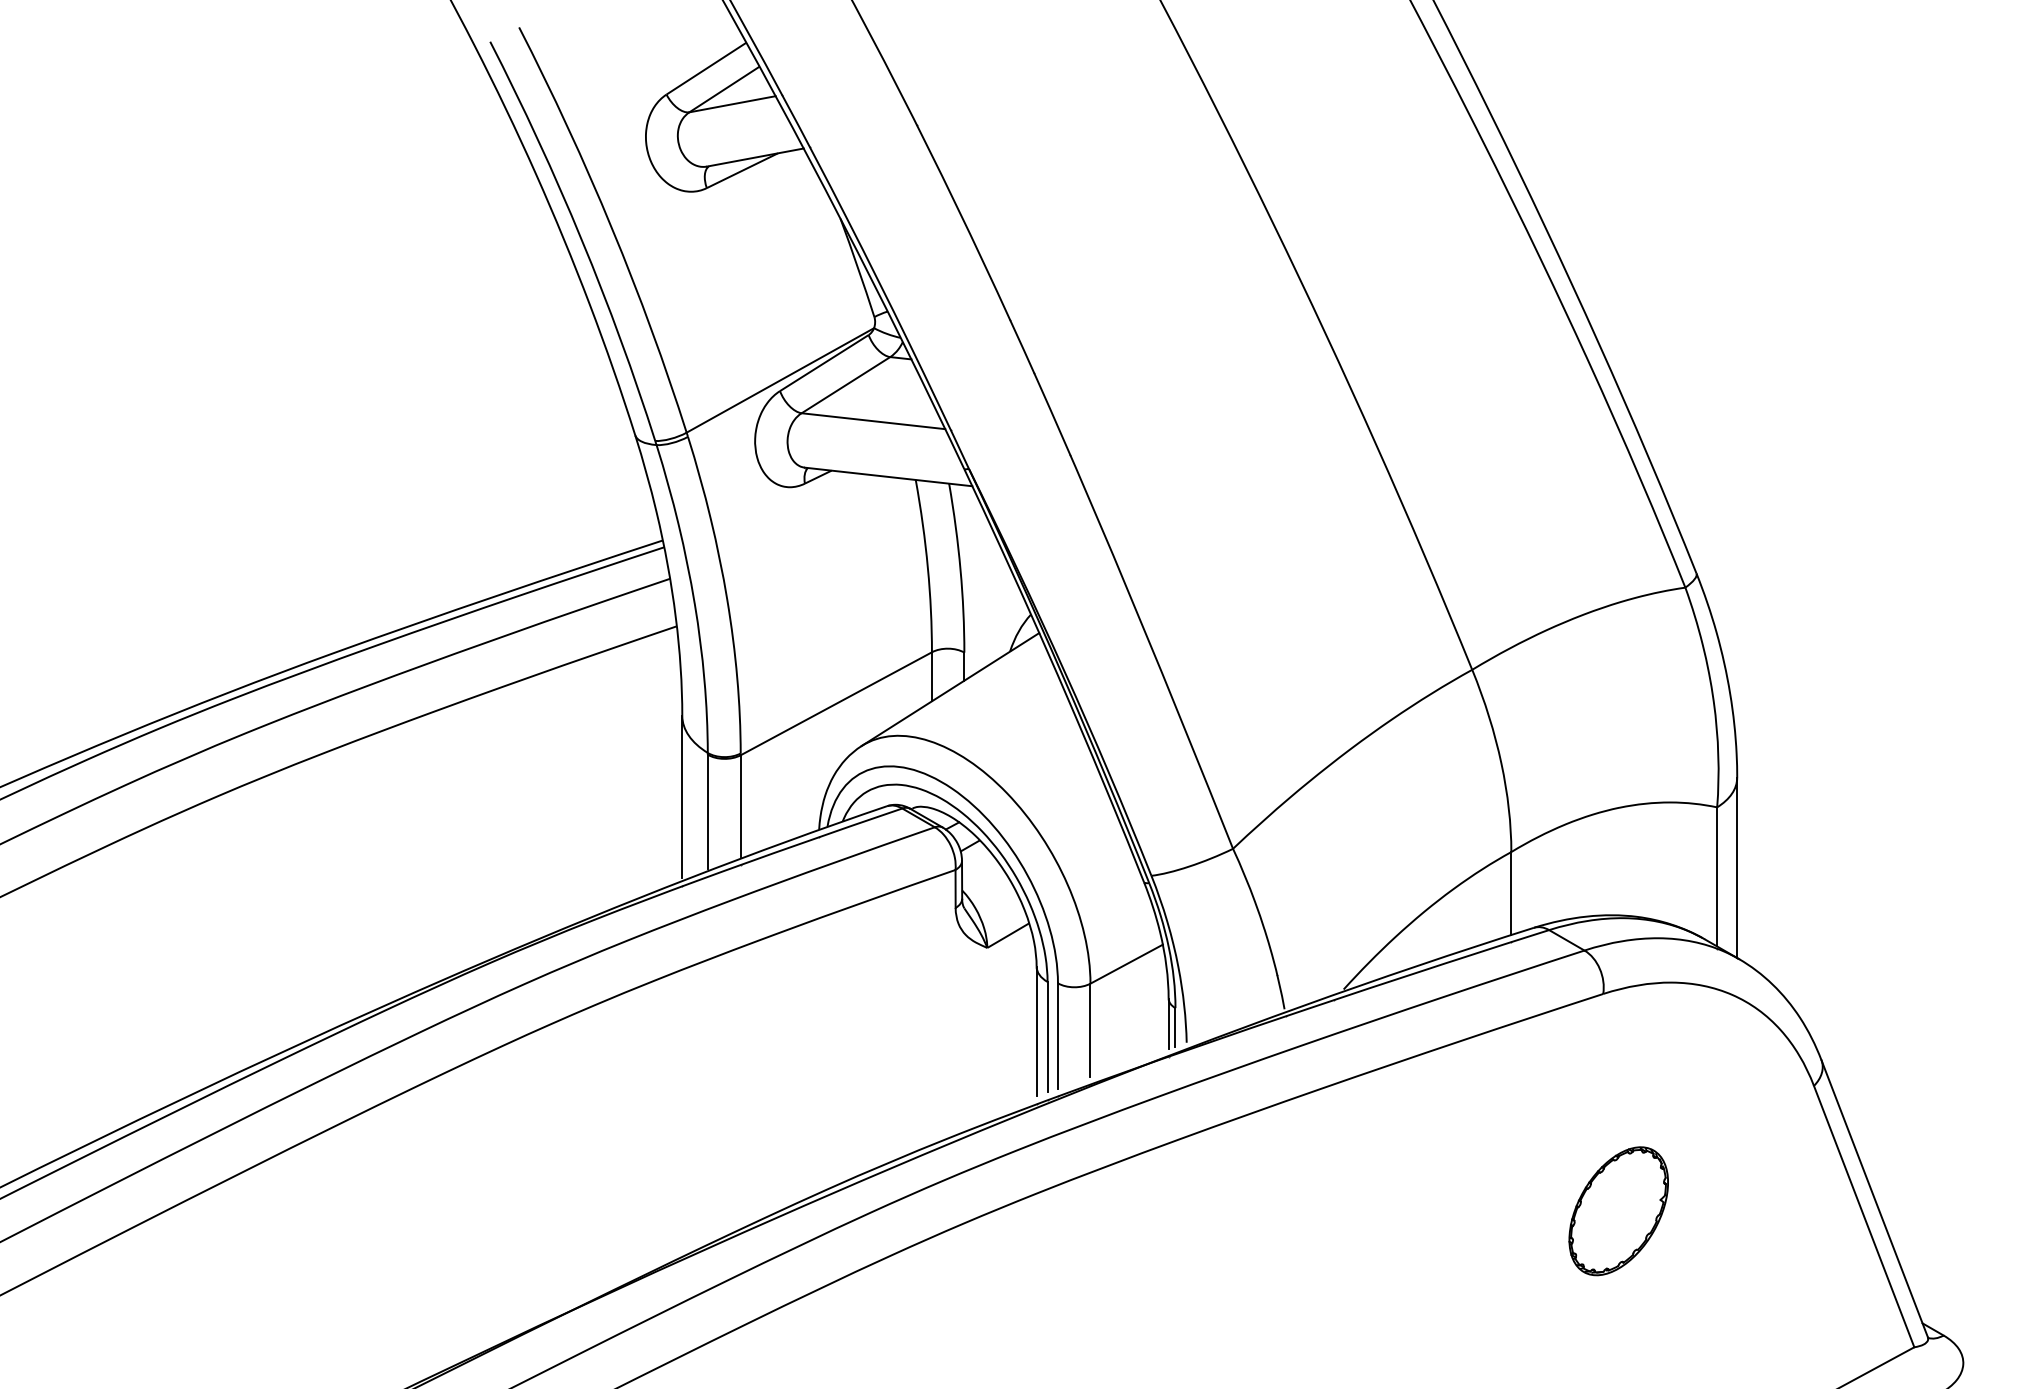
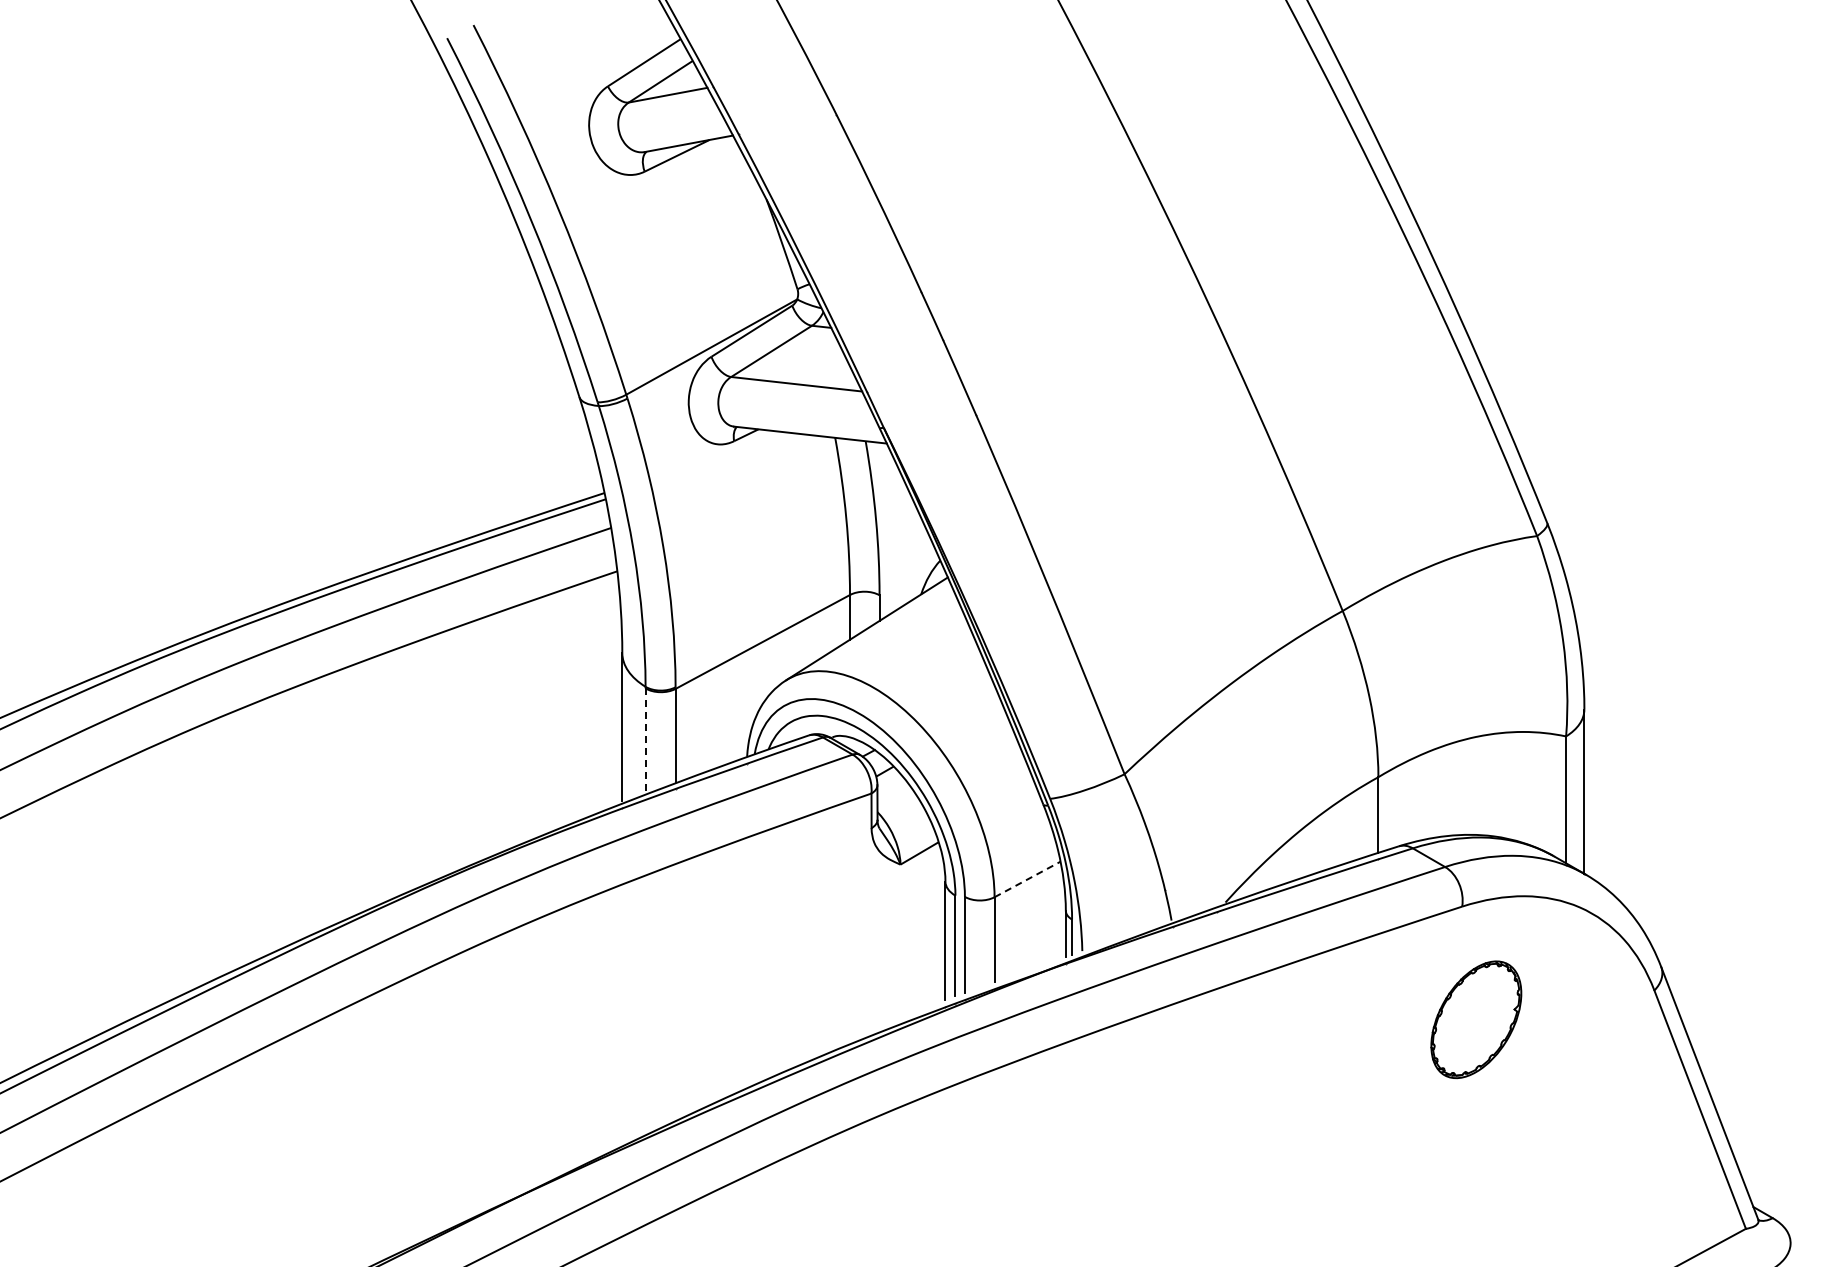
line: (707, 812) -> (645, 741), solid -> dashed
line: (1126, 964) -> (1027, 879), solid -> dashed
part: (1618, 1210) -> (1476, 1019), moved

